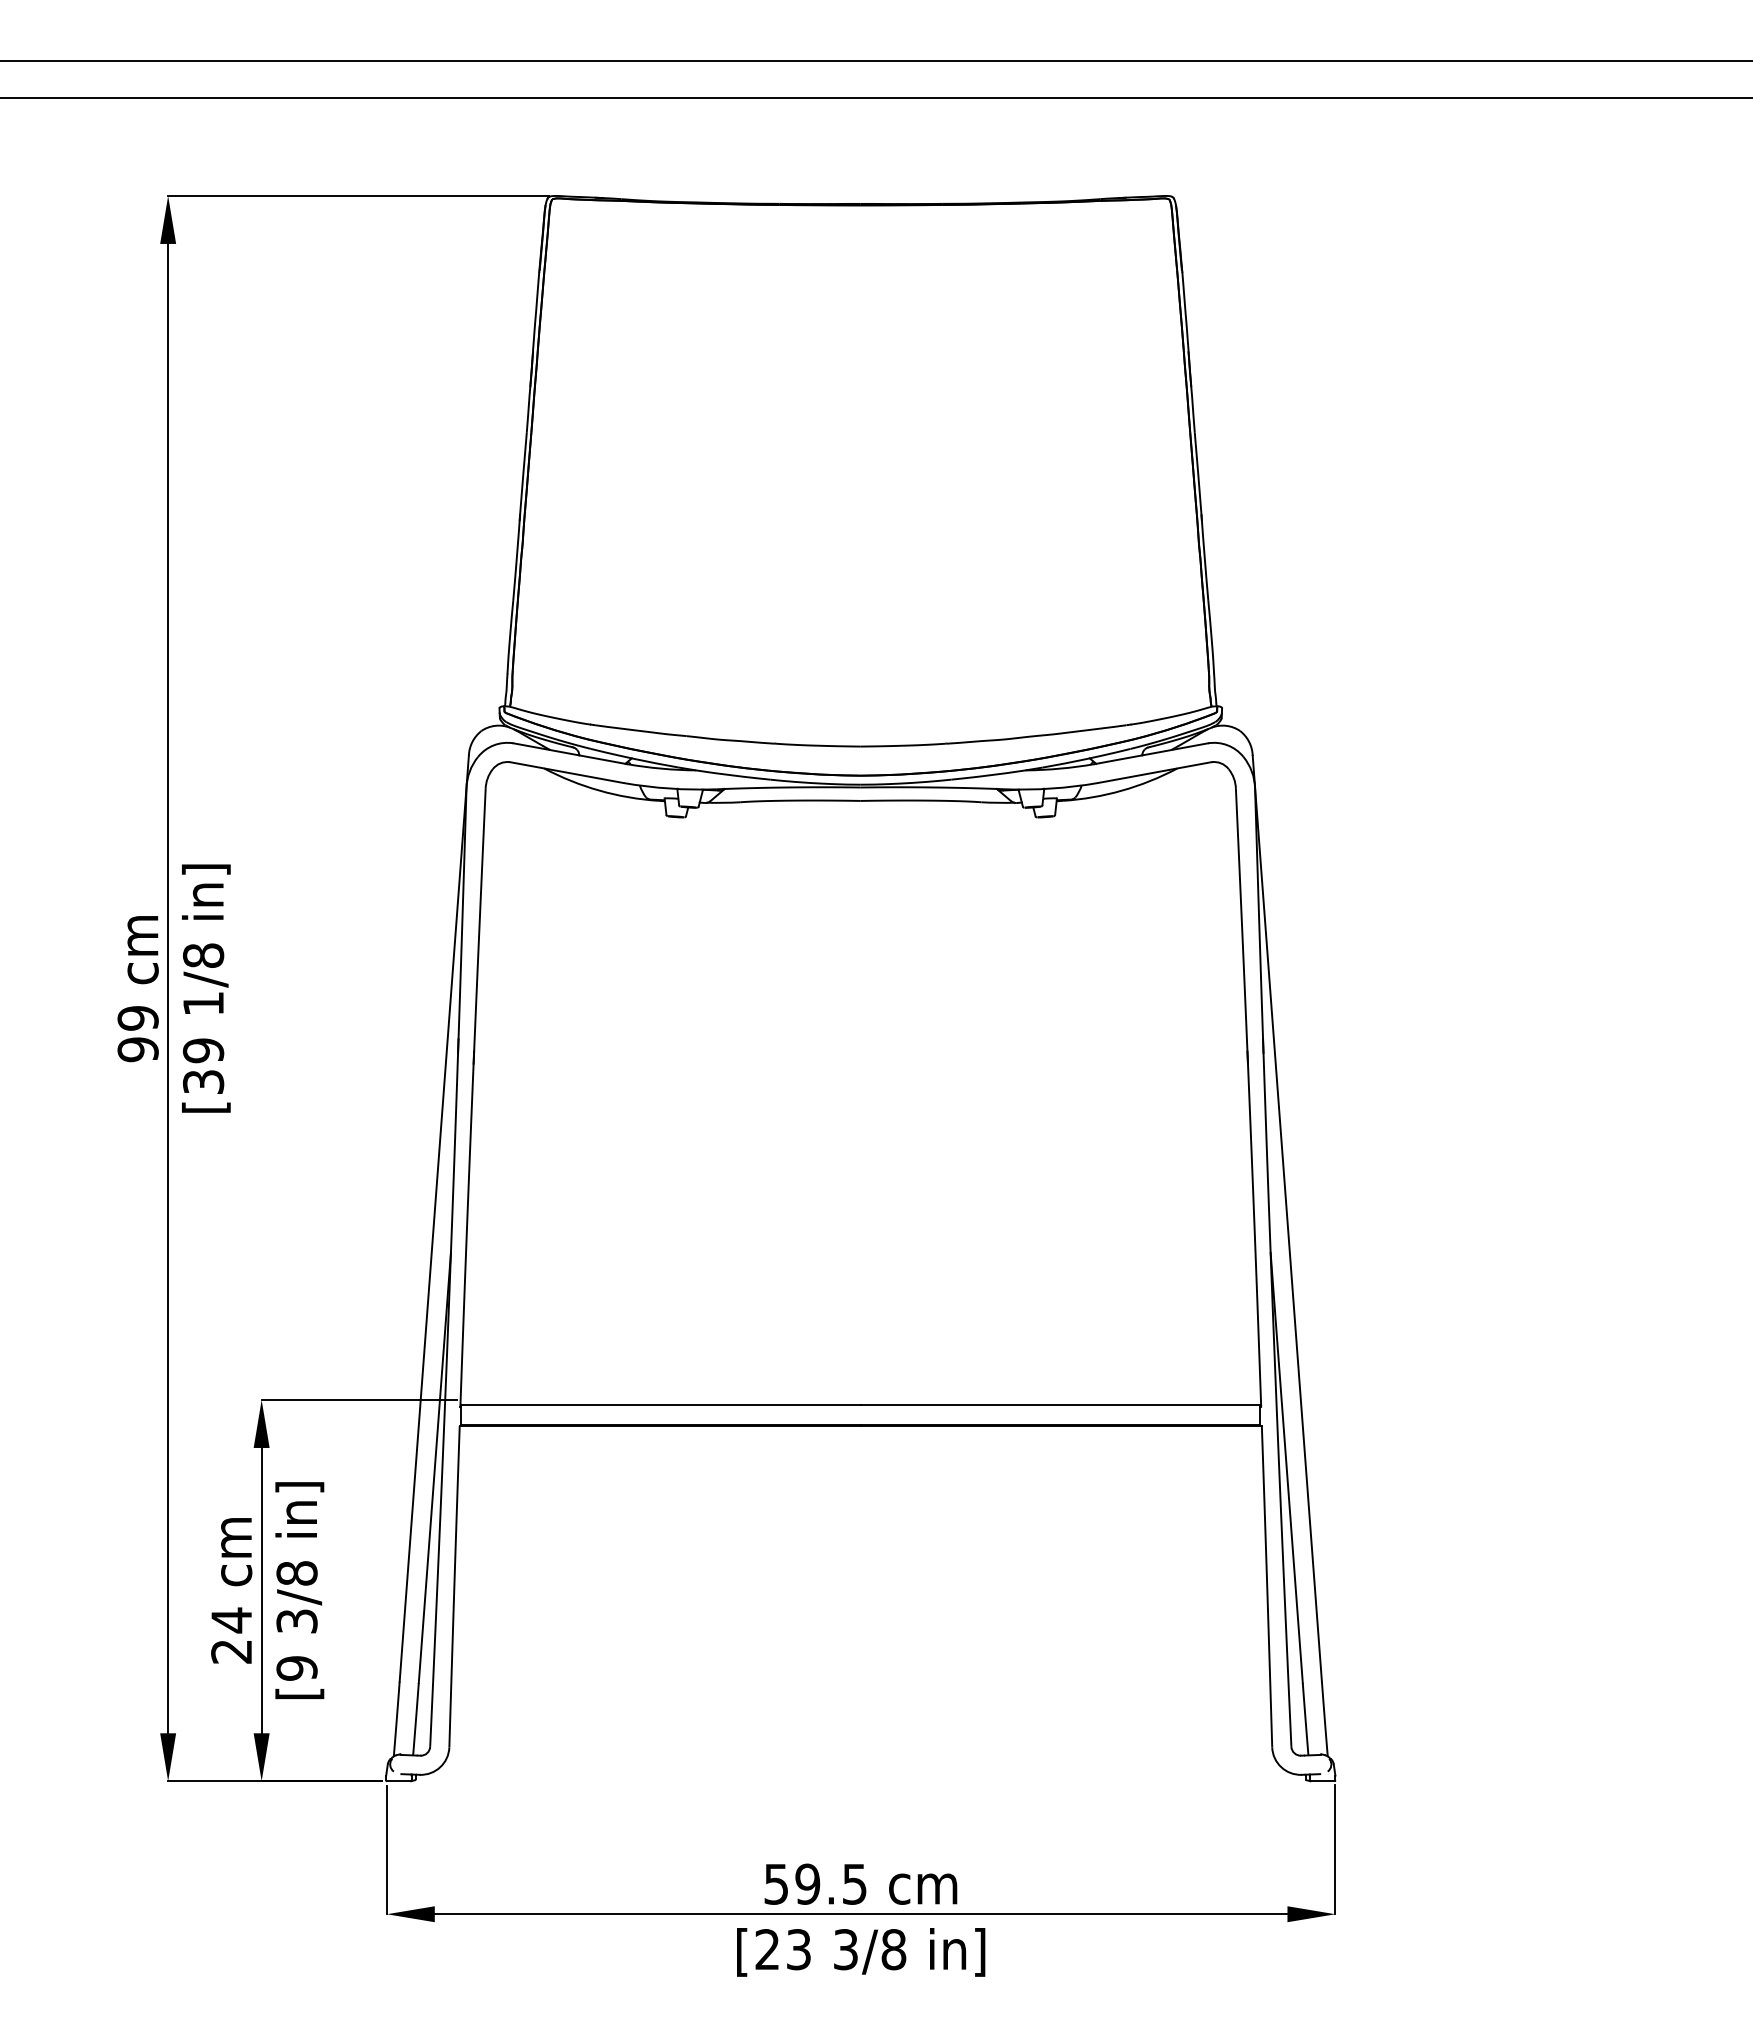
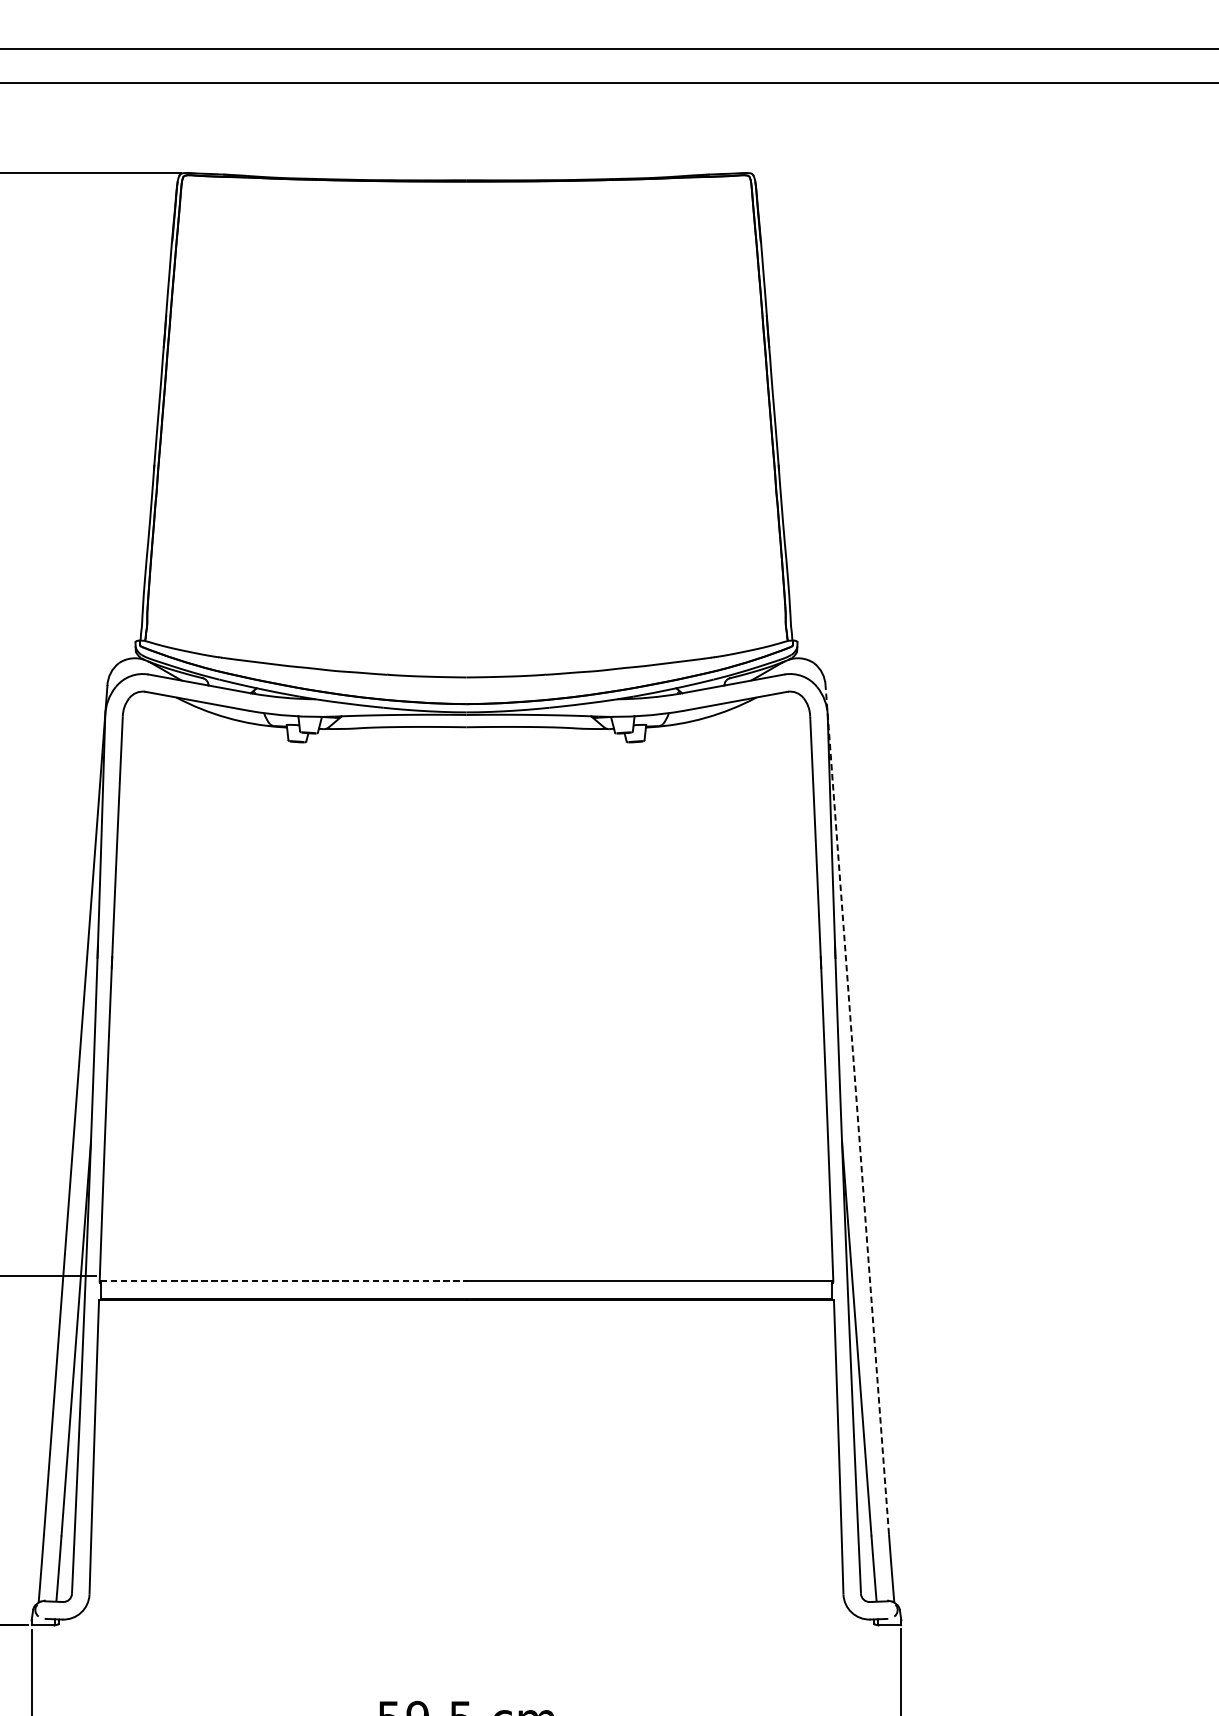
line: (1287, 1218) -> (857, 1109), solid -> dashed
line: (661, 1405) -> (283, 1281), solid -> dashed

